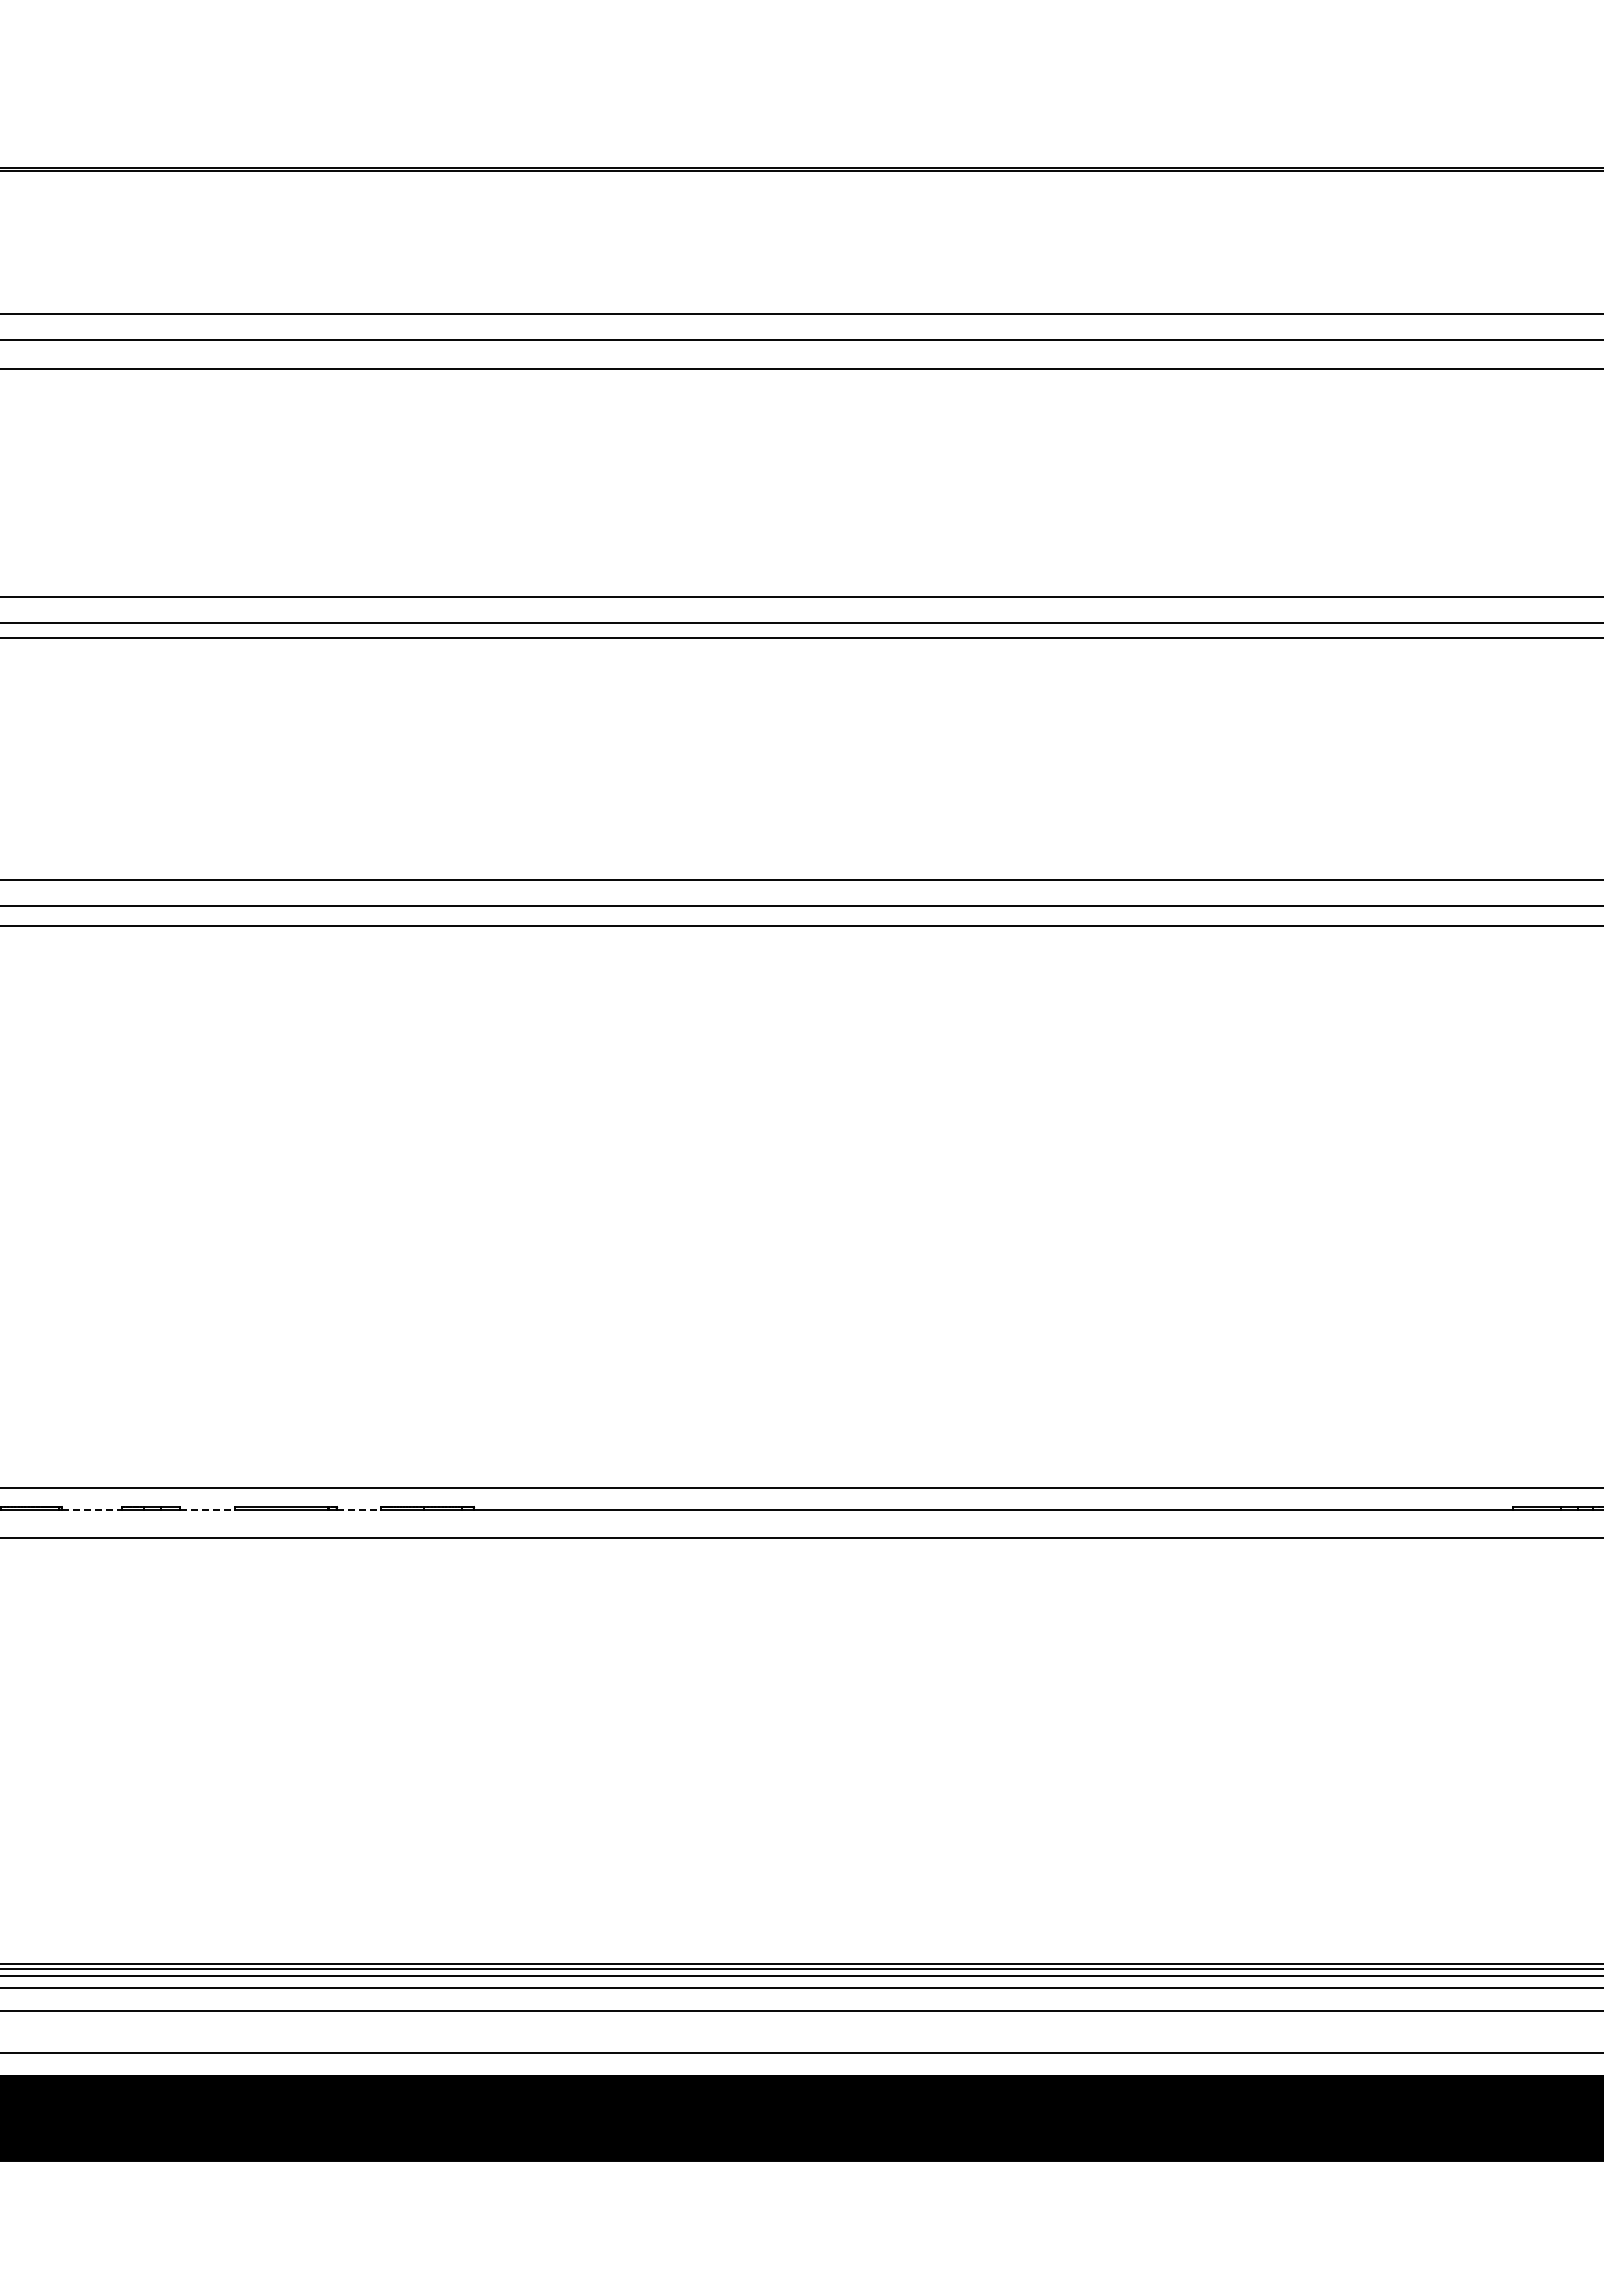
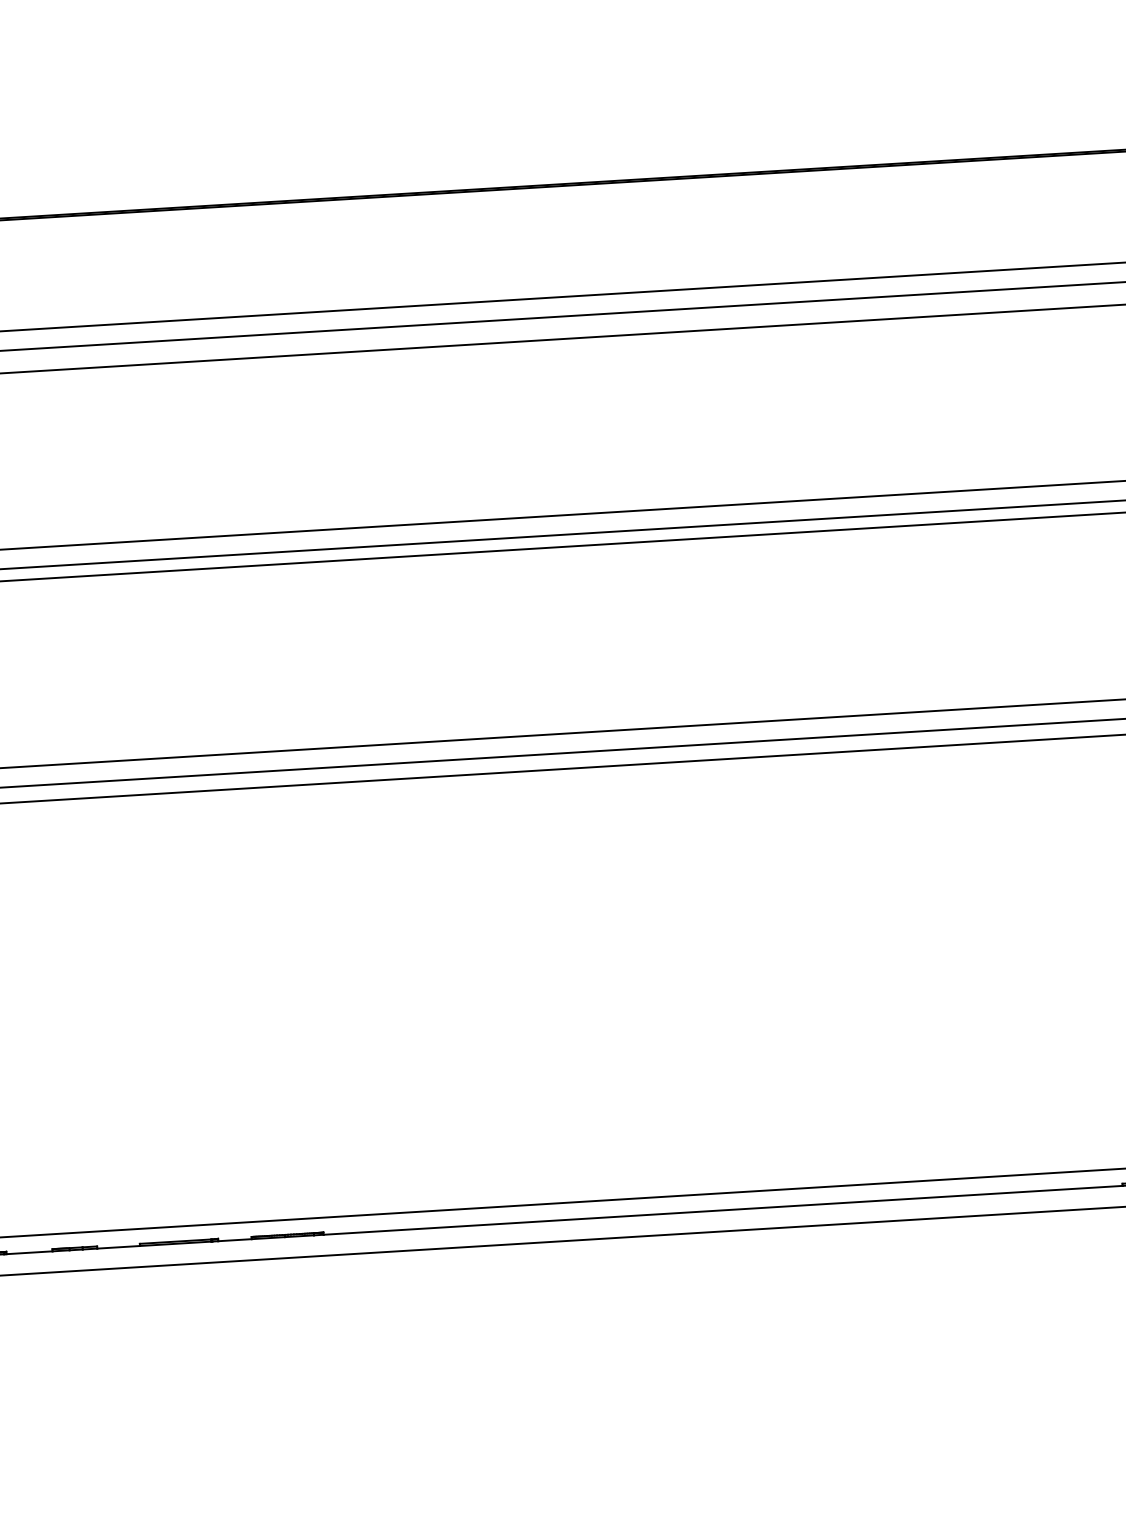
line: (91, 1510) -> (29, 1252), dashed -> solid
line: (207, 1510) -> (118, 1247), dashed -> solid
line: (358, 1510) -> (234, 1240), dashed -> solid

